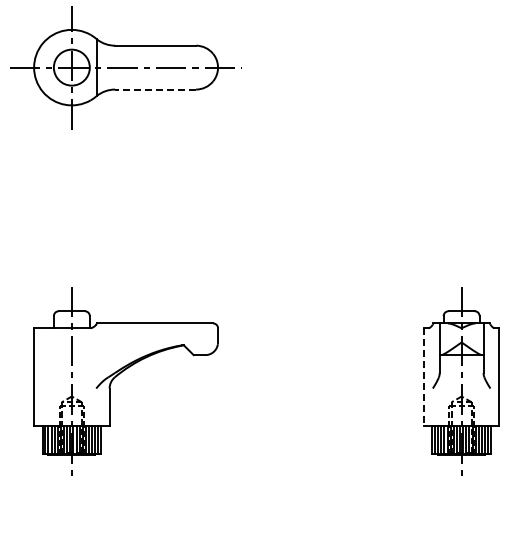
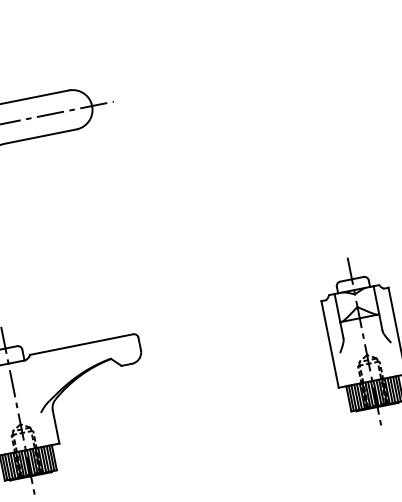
line: (155, 89) -> (40, 136), dashed -> solid
line: (423, 377) -> (329, 344), dashed -> solid

